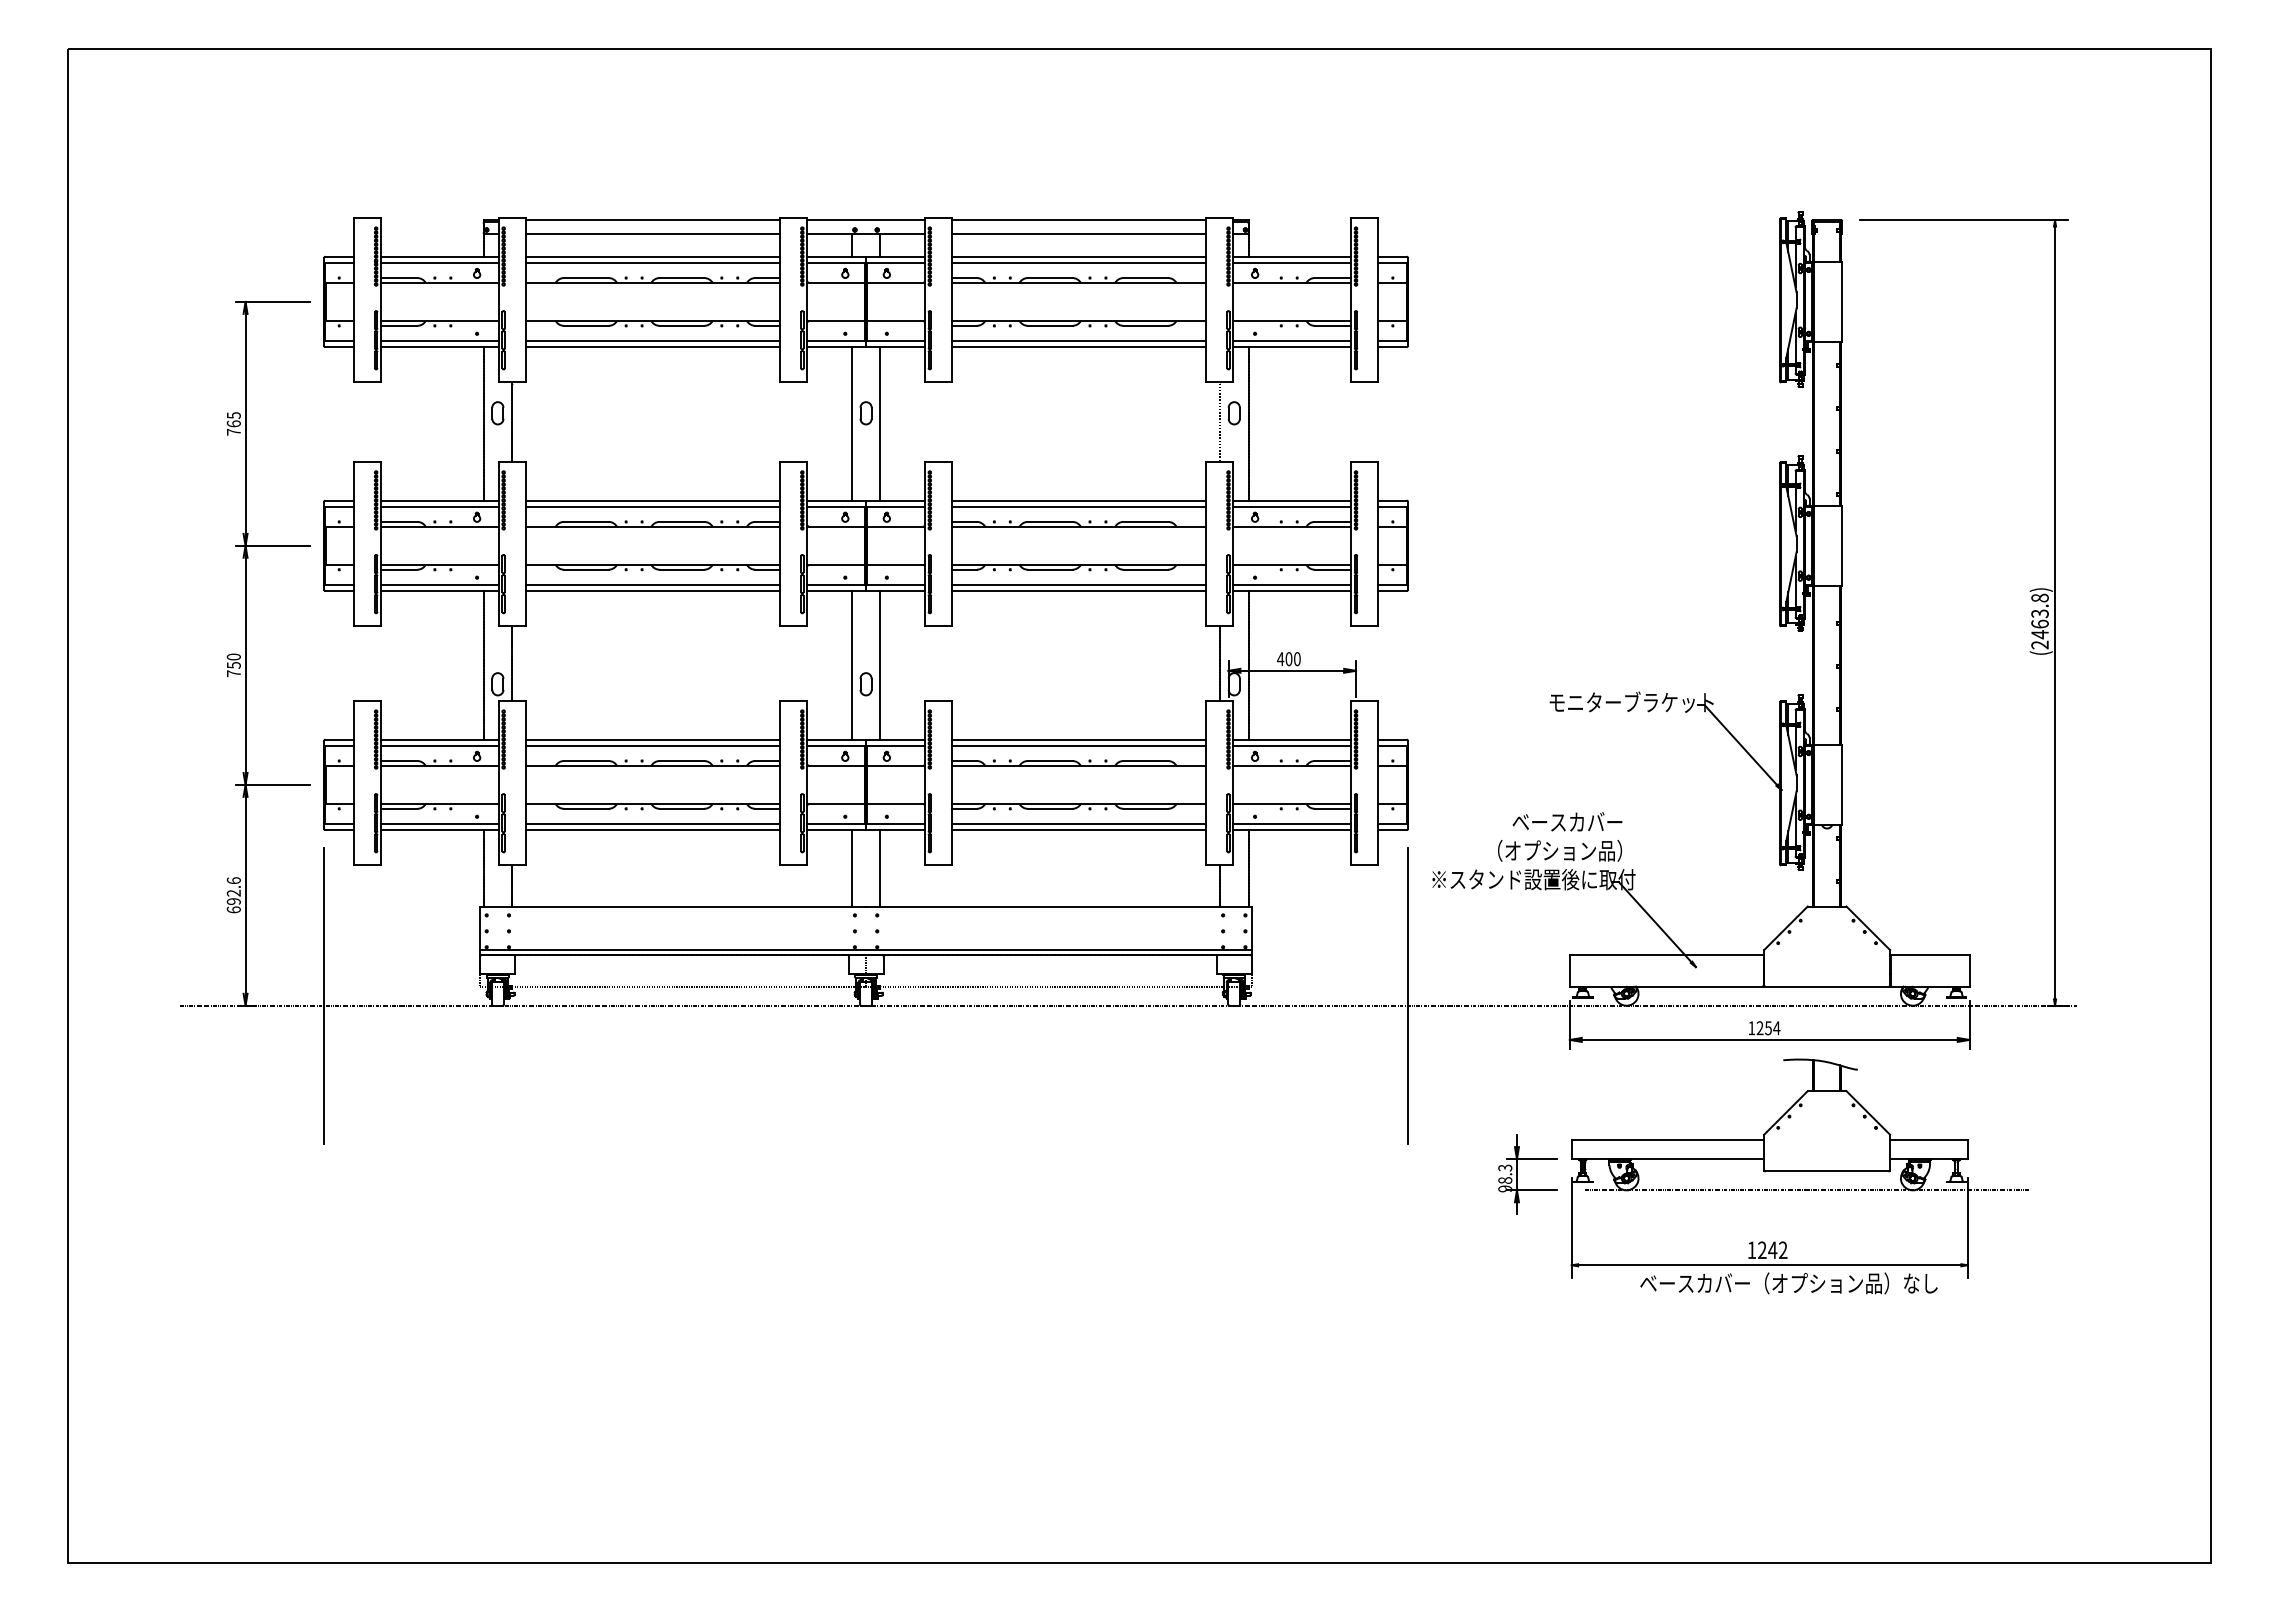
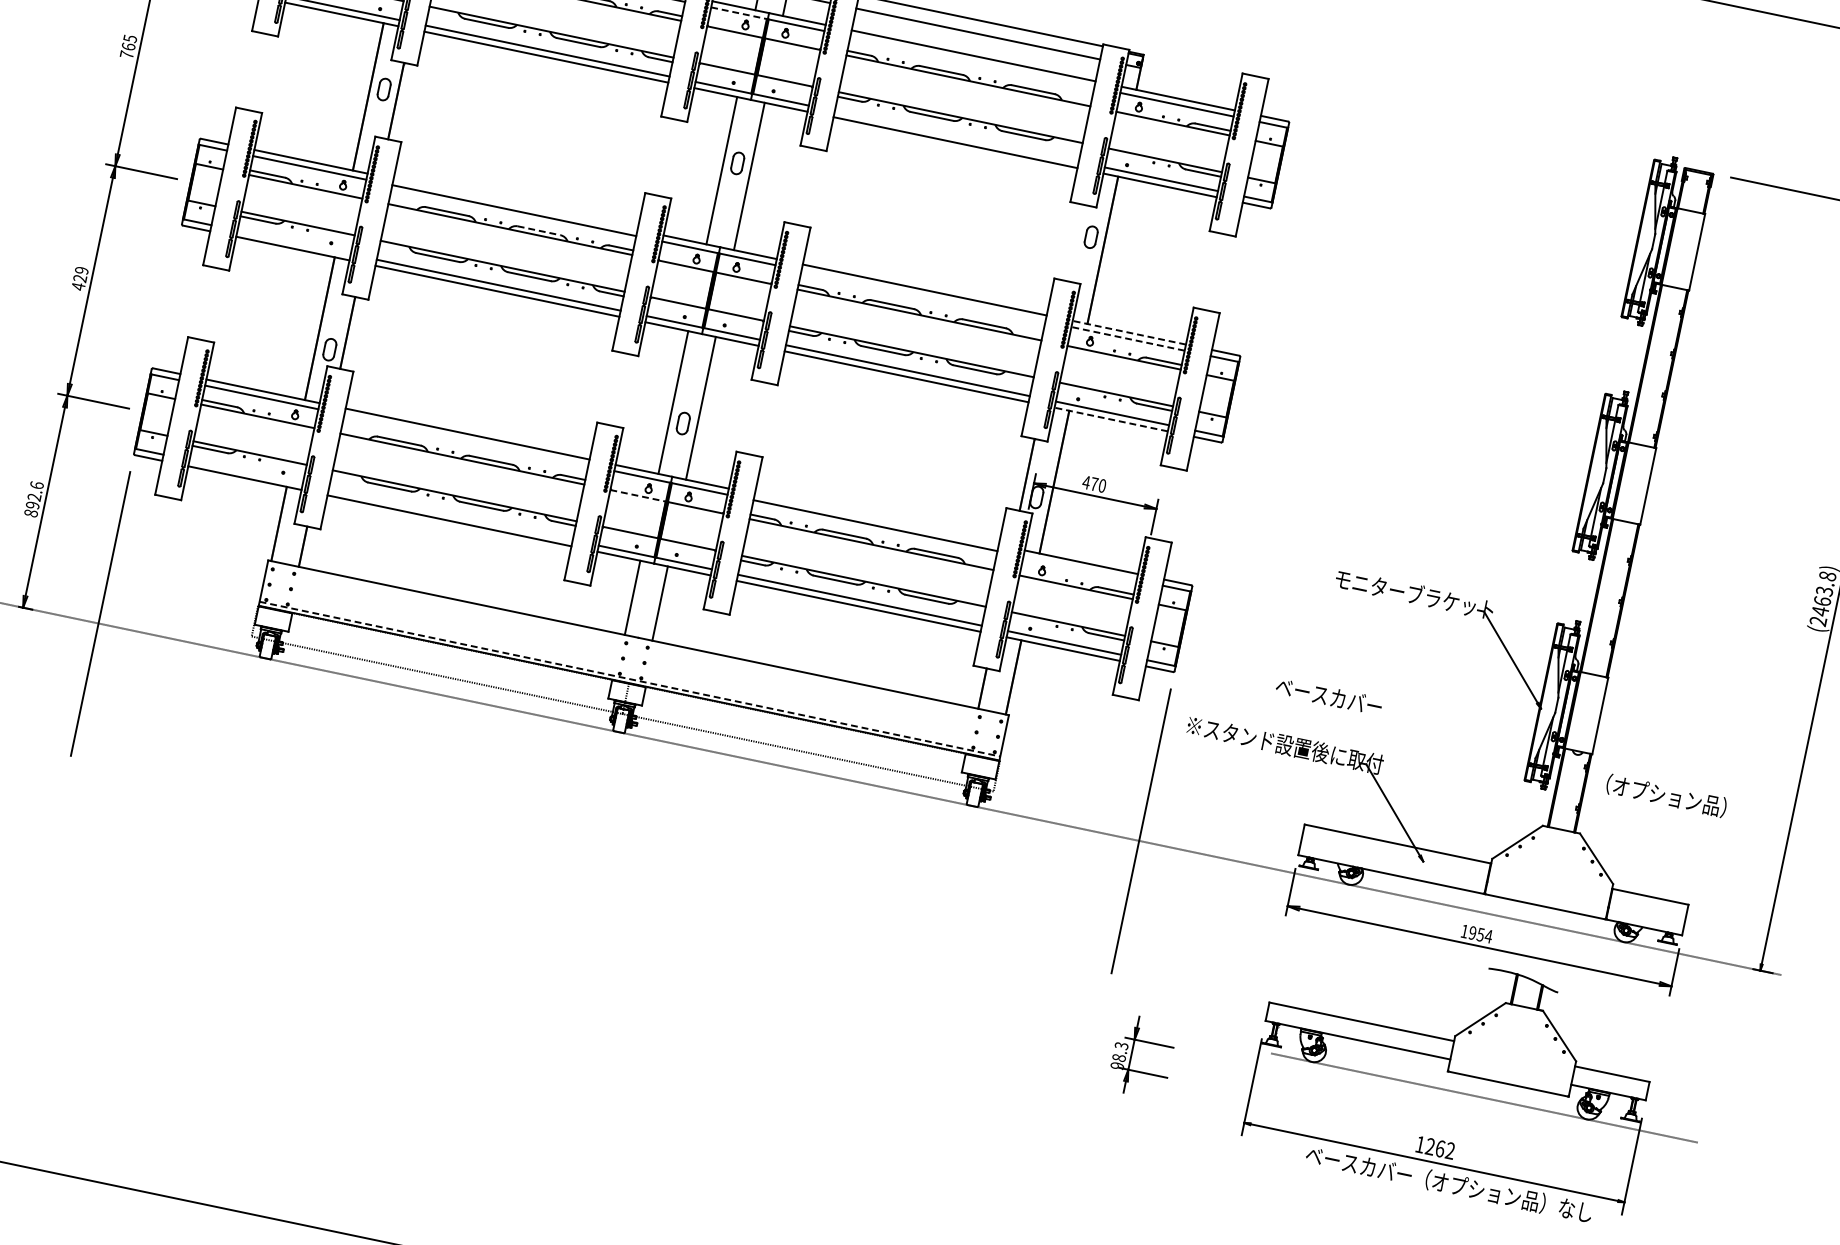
line: (837, 263) -> (740, 13), solid -> dashed
line: (1079, 263) -> (972, 62), removed
line: (1079, 340) -> (957, 136), removed
line: (1219, 422) -> (1075, 243), removed
line: (652, 500) -> (515, 204), removed
line: (1292, 500) -> (1129, 332), solid -> dashed
line: (1079, 507) -> (923, 296), removed
line: (1292, 507) -> (1128, 339), solid -> dashed
line: (682, 521) -> (539, 230), solid -> dashed
line: (439, 584) -> (293, 242), removed
line: (1292, 591) -> (1111, 420), solid -> dashed
text: (1288, 659) -> (1093, 484), 400 -> 470
text: (233, 665) -> (79, 278), 750 -> 429
line: (1079, 739) -> (877, 519), removed
line: (652, 746) -> (465, 440), removed
line: (1292, 746) -> (1080, 568), removed
line: (835, 765) -> (637, 495), solid -> dashed
line: (439, 823) -> (245, 471), removed
line: (652, 823) -> (450, 514), removed
text: (1559, 850) -> (1666, 795), moved
text: (233, 909) -> (30, 512), 692.6 -> 892.6
line: (866, 950) -> (630, 679), solid -> dashed
text: (1759, 1028) -> (1472, 933), 1254 -> 1954
part: (1517, 1174) -> (1132, 1054), moved
text: (1772, 1250) -> (1440, 1148), 1242 -> 1262

